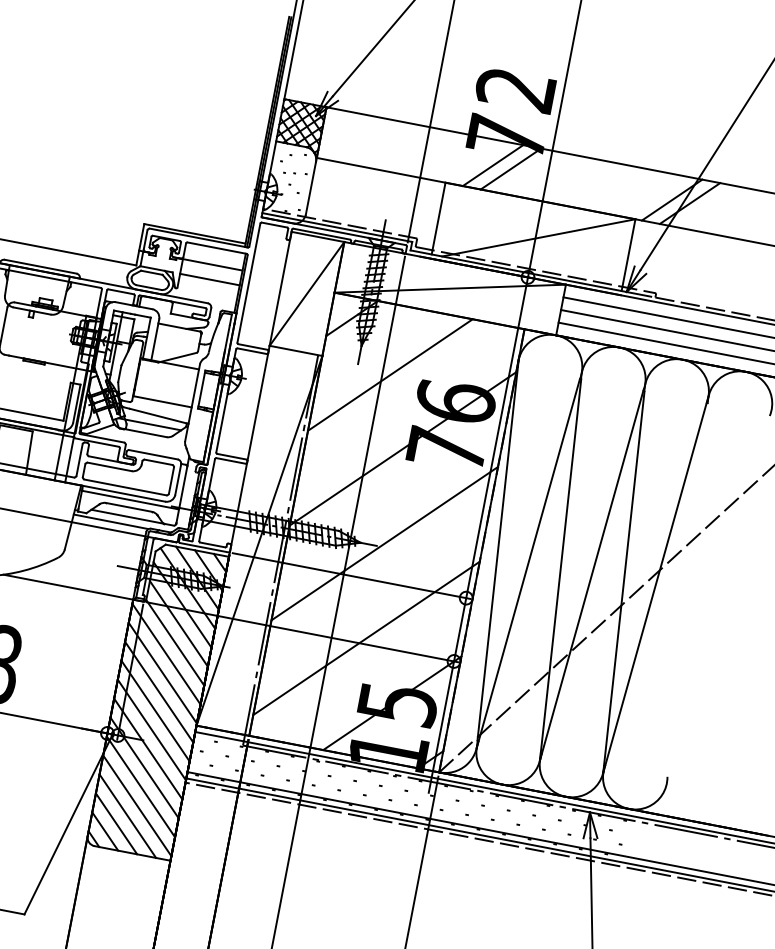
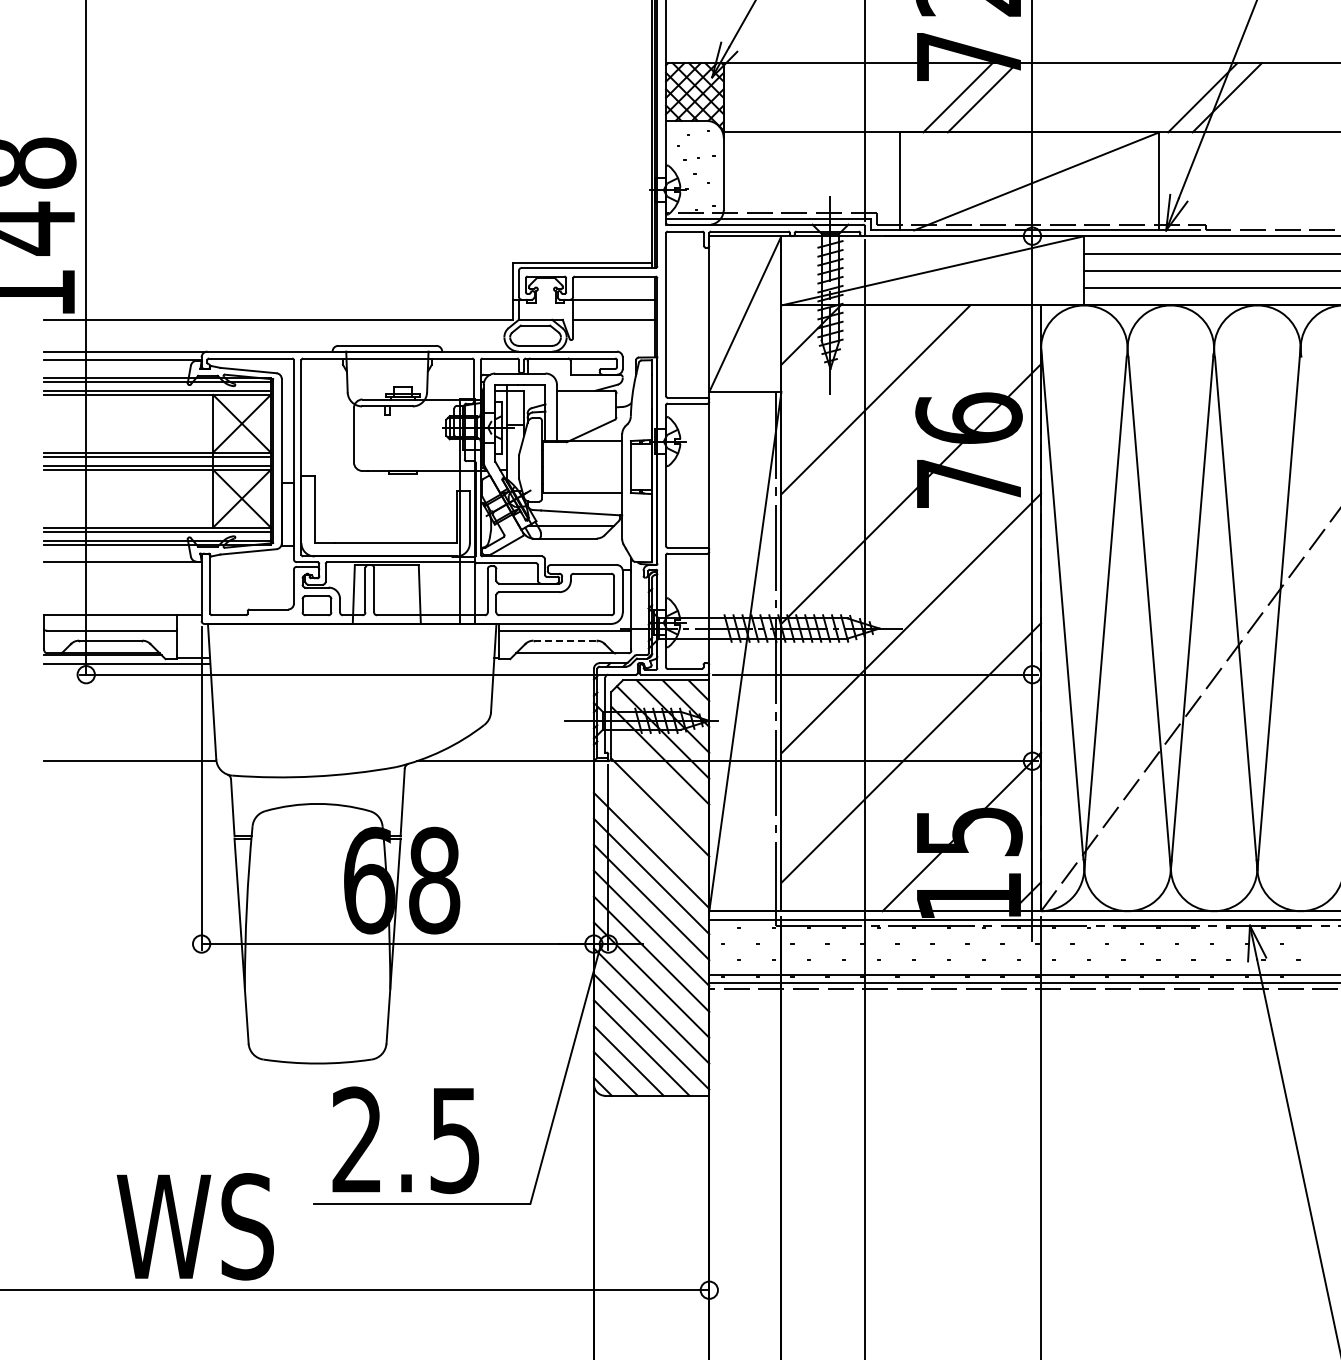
line: (129, 507) -> (565, 640), solid -> dashed
line: (110, 521) -> (544, 664), removed
line: (179, 623) -> (660, 781), removed
line: (166, 654) -> (651, 824), removed

